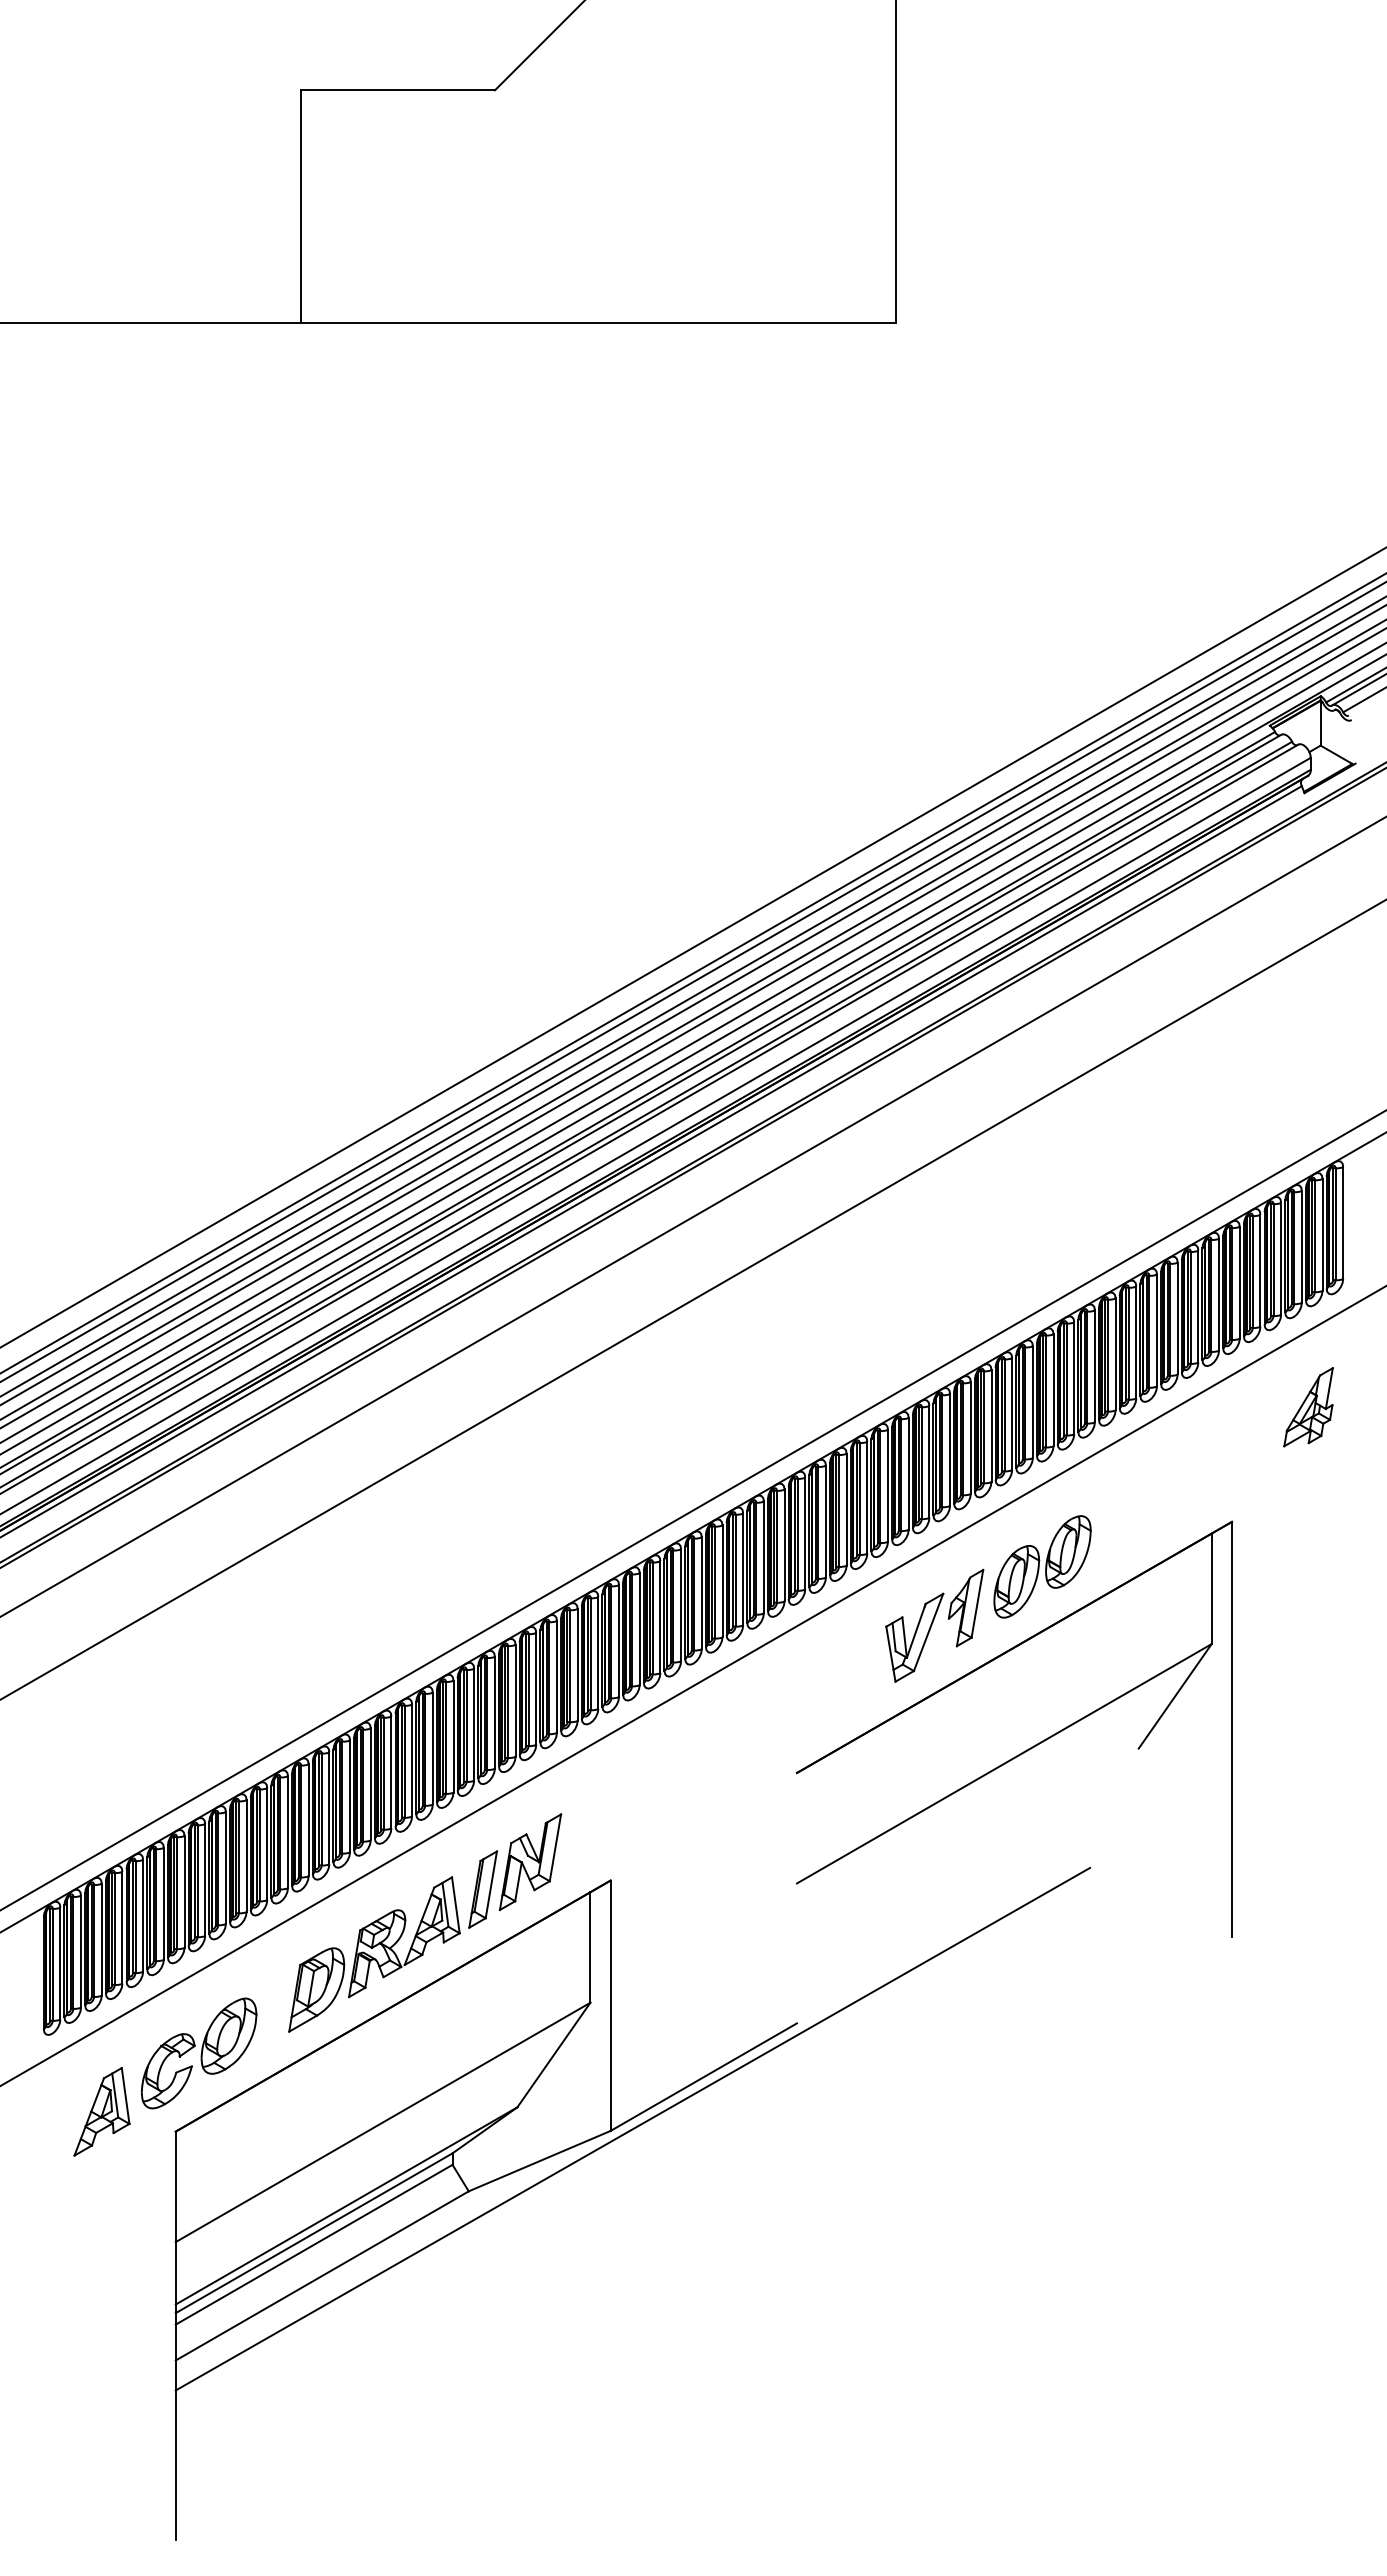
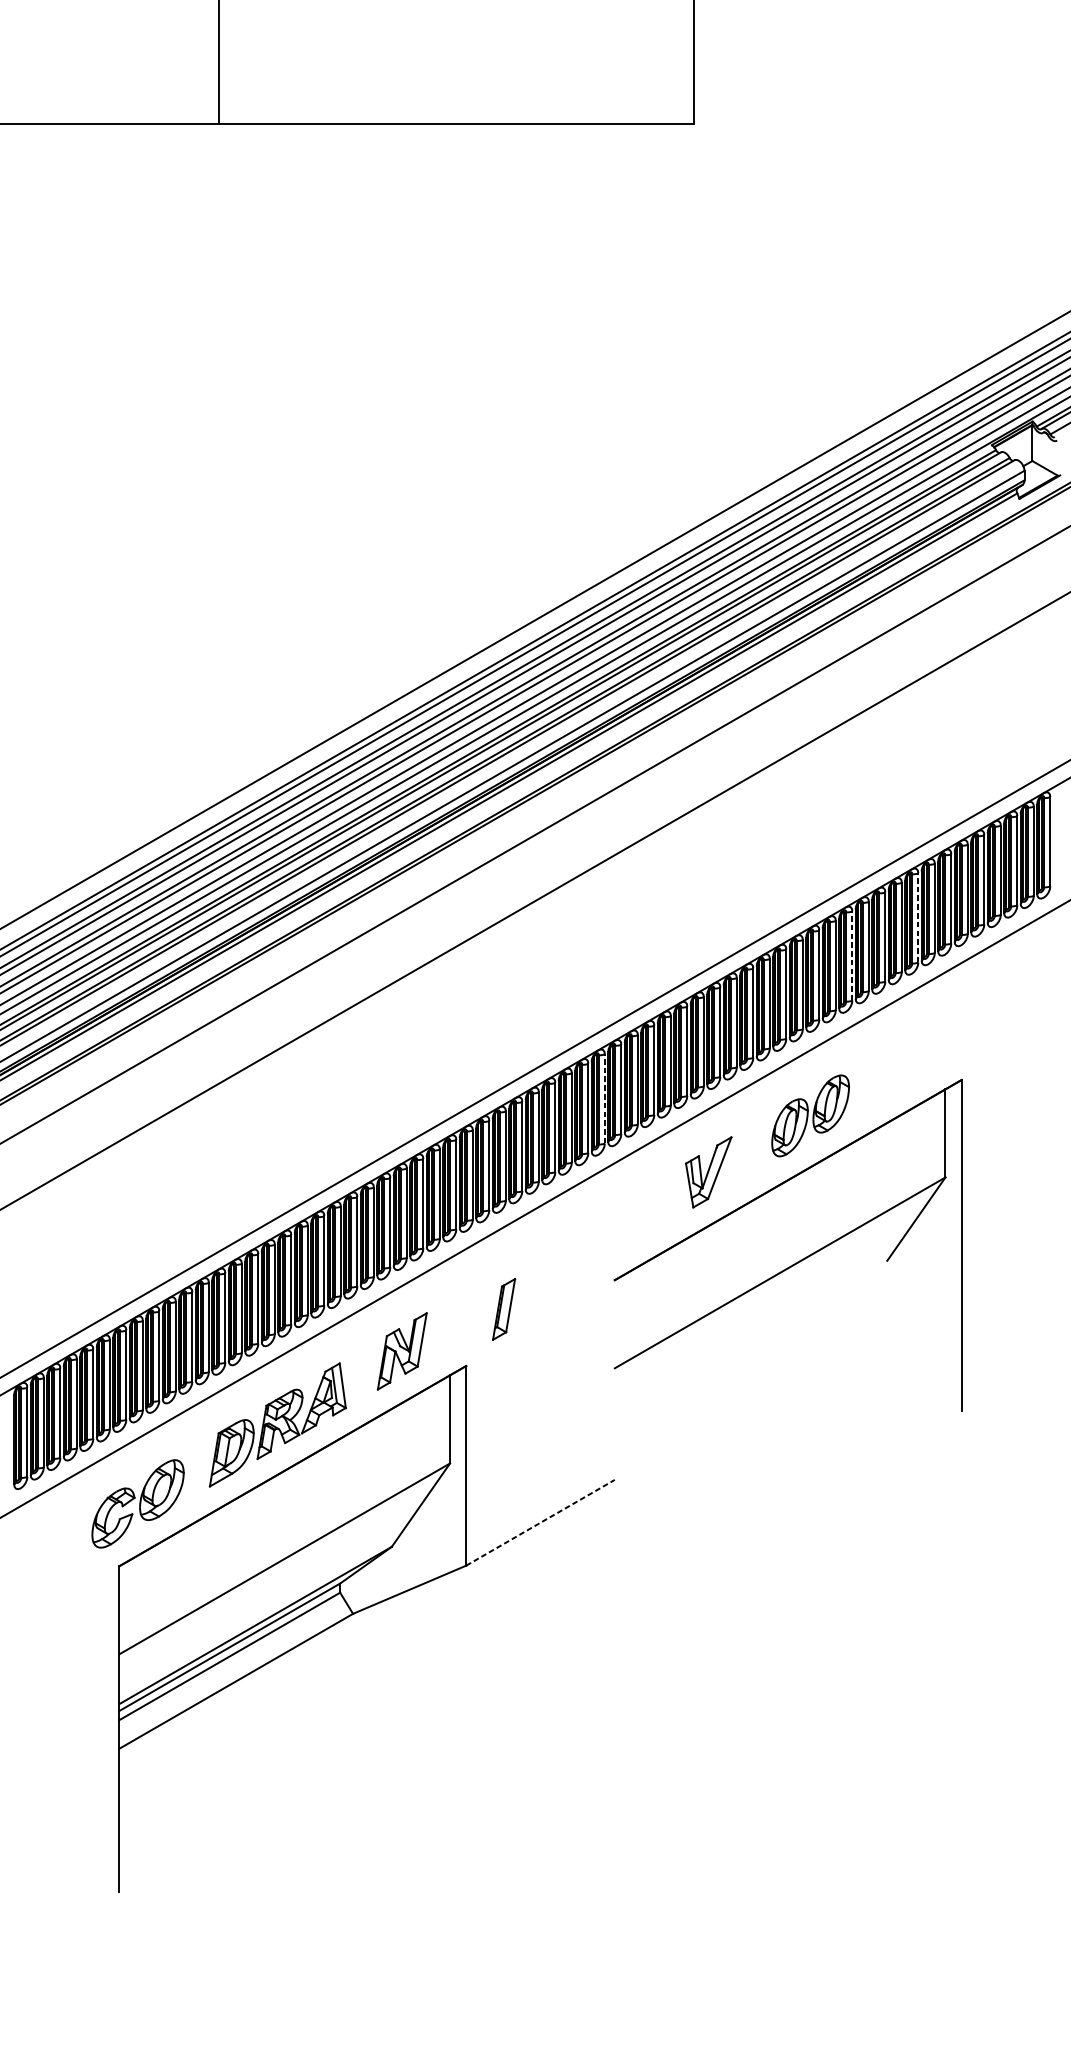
line: (1177, 1318) -> (918, 917), solid -> dashed
line: (1094, 1366) -> (852, 956), solid -> dashed
part: (1308, 1407) -> (1022, 988), removed
line: (784, 1545) -> (604, 1098), solid -> dashed
part: (965, 1607) -> (749, 1148), removed
part: (482, 1889) -> (503, 1309), moved
line: (703, 2077) -> (540, 1523), solid -> dashed
part: (101, 2111) -> (60, 1550), removed
line: (632, 2128) -> (483, 1563), removed

